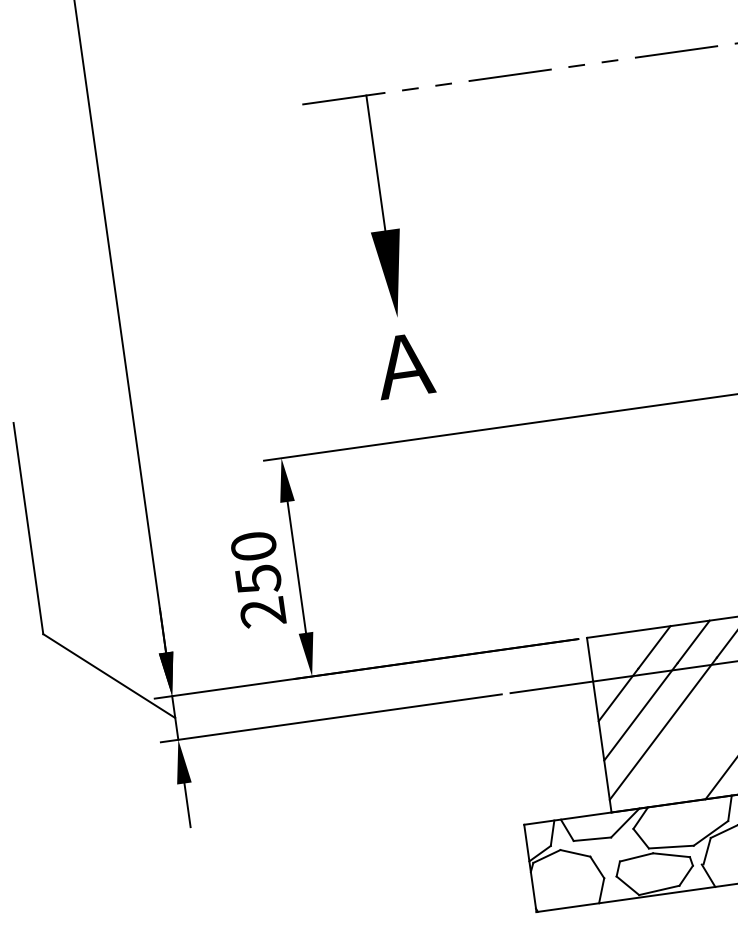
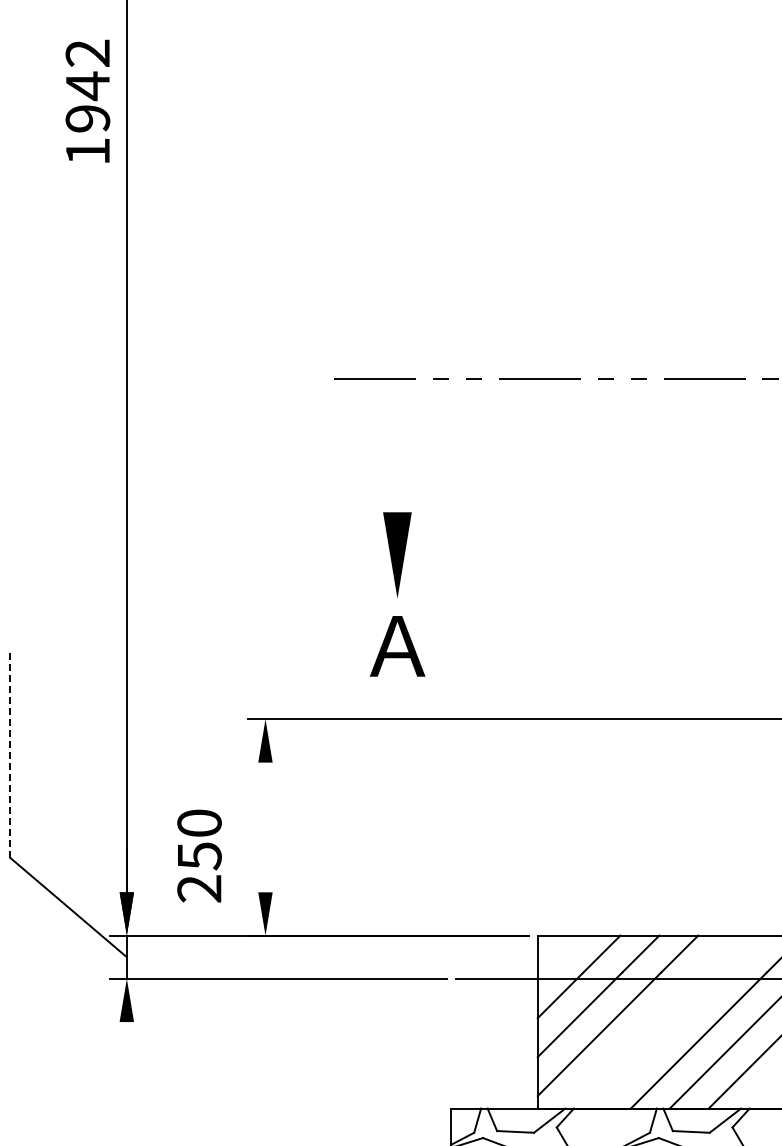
line: (375, 163) -> (397, 445), removed
line: (28, 528) -> (10, 753), solid -> dashed
line: (296, 567) -> (265, 827), removed
text: (258, 578) -> (199, 855), moved
line: (187, 805) -> (126, 1043), removed

